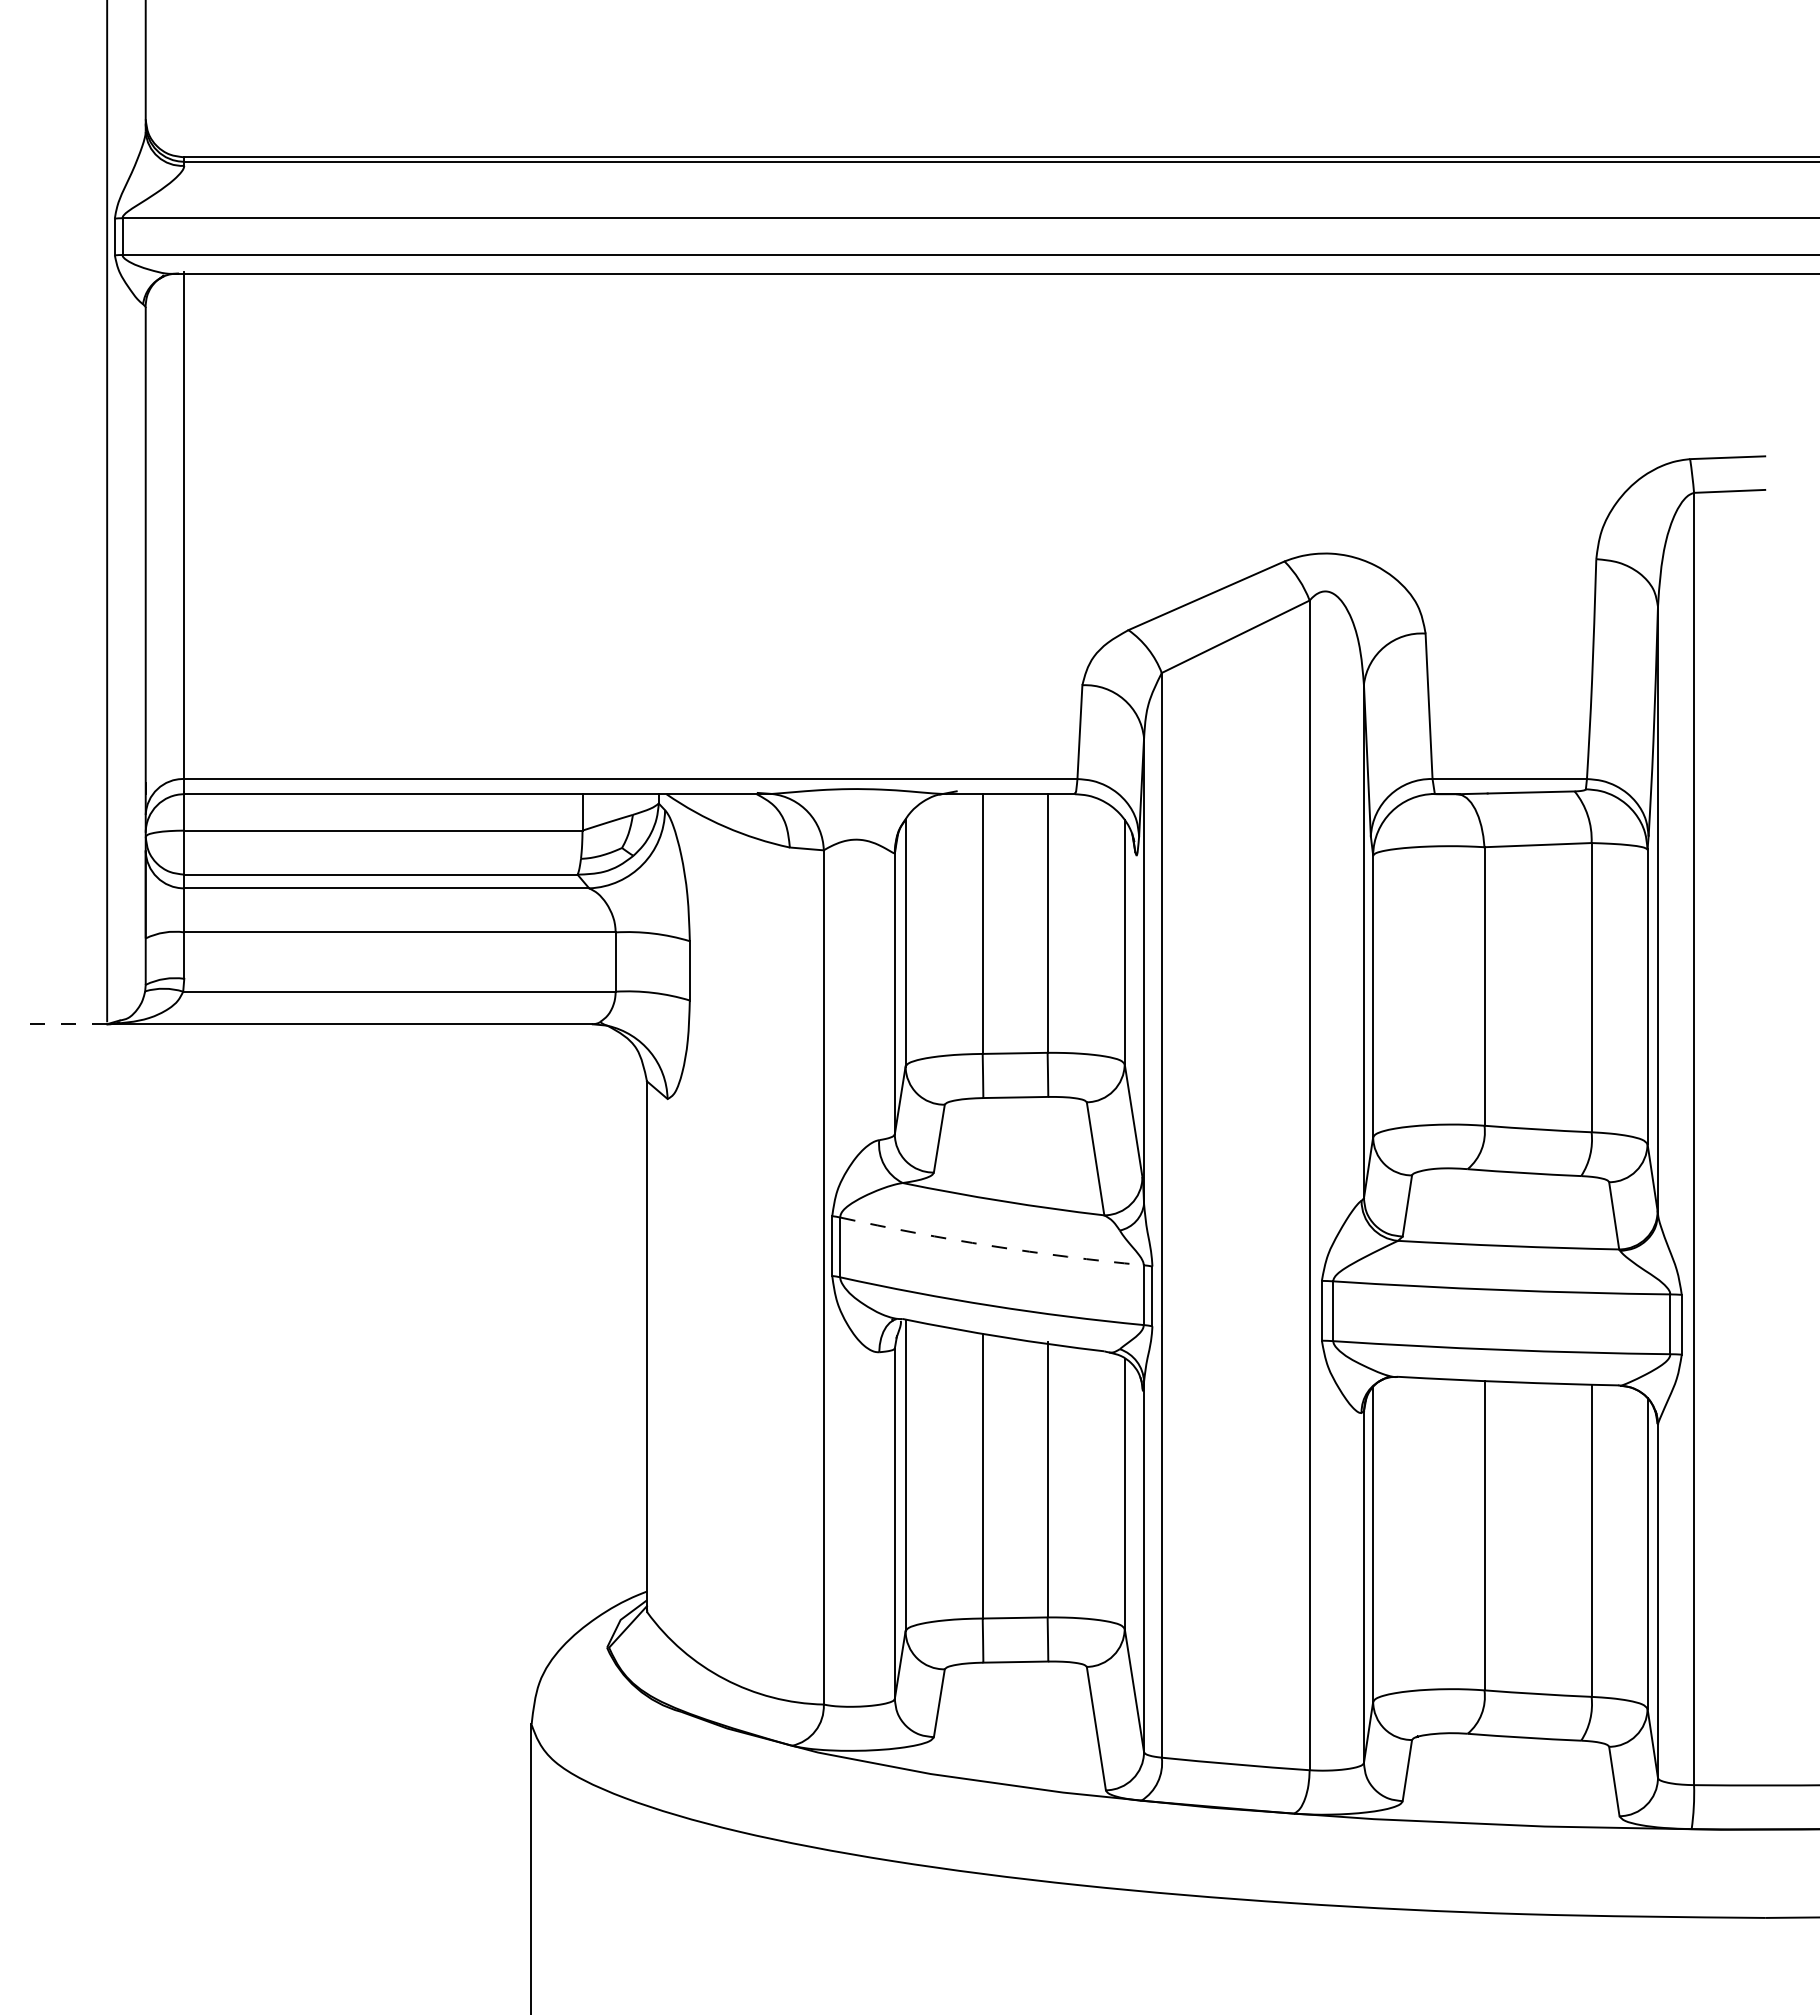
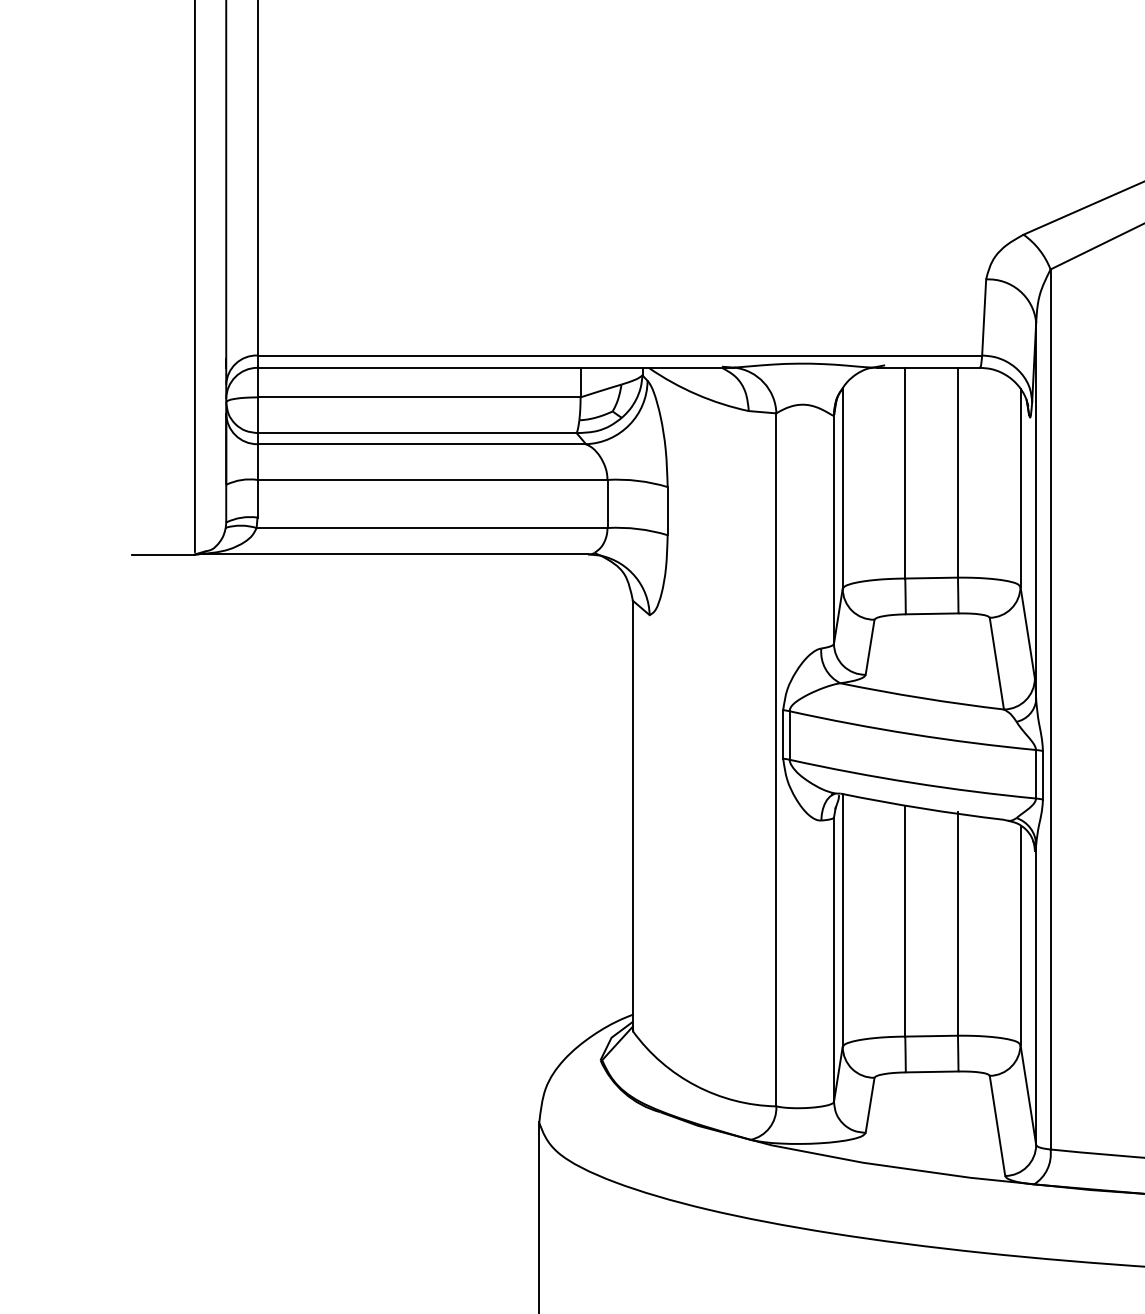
line: (68, 1024) -> (163, 554), dashed -> solid
arc: (991, 1245) -> (912, 733), dashed -> solid

